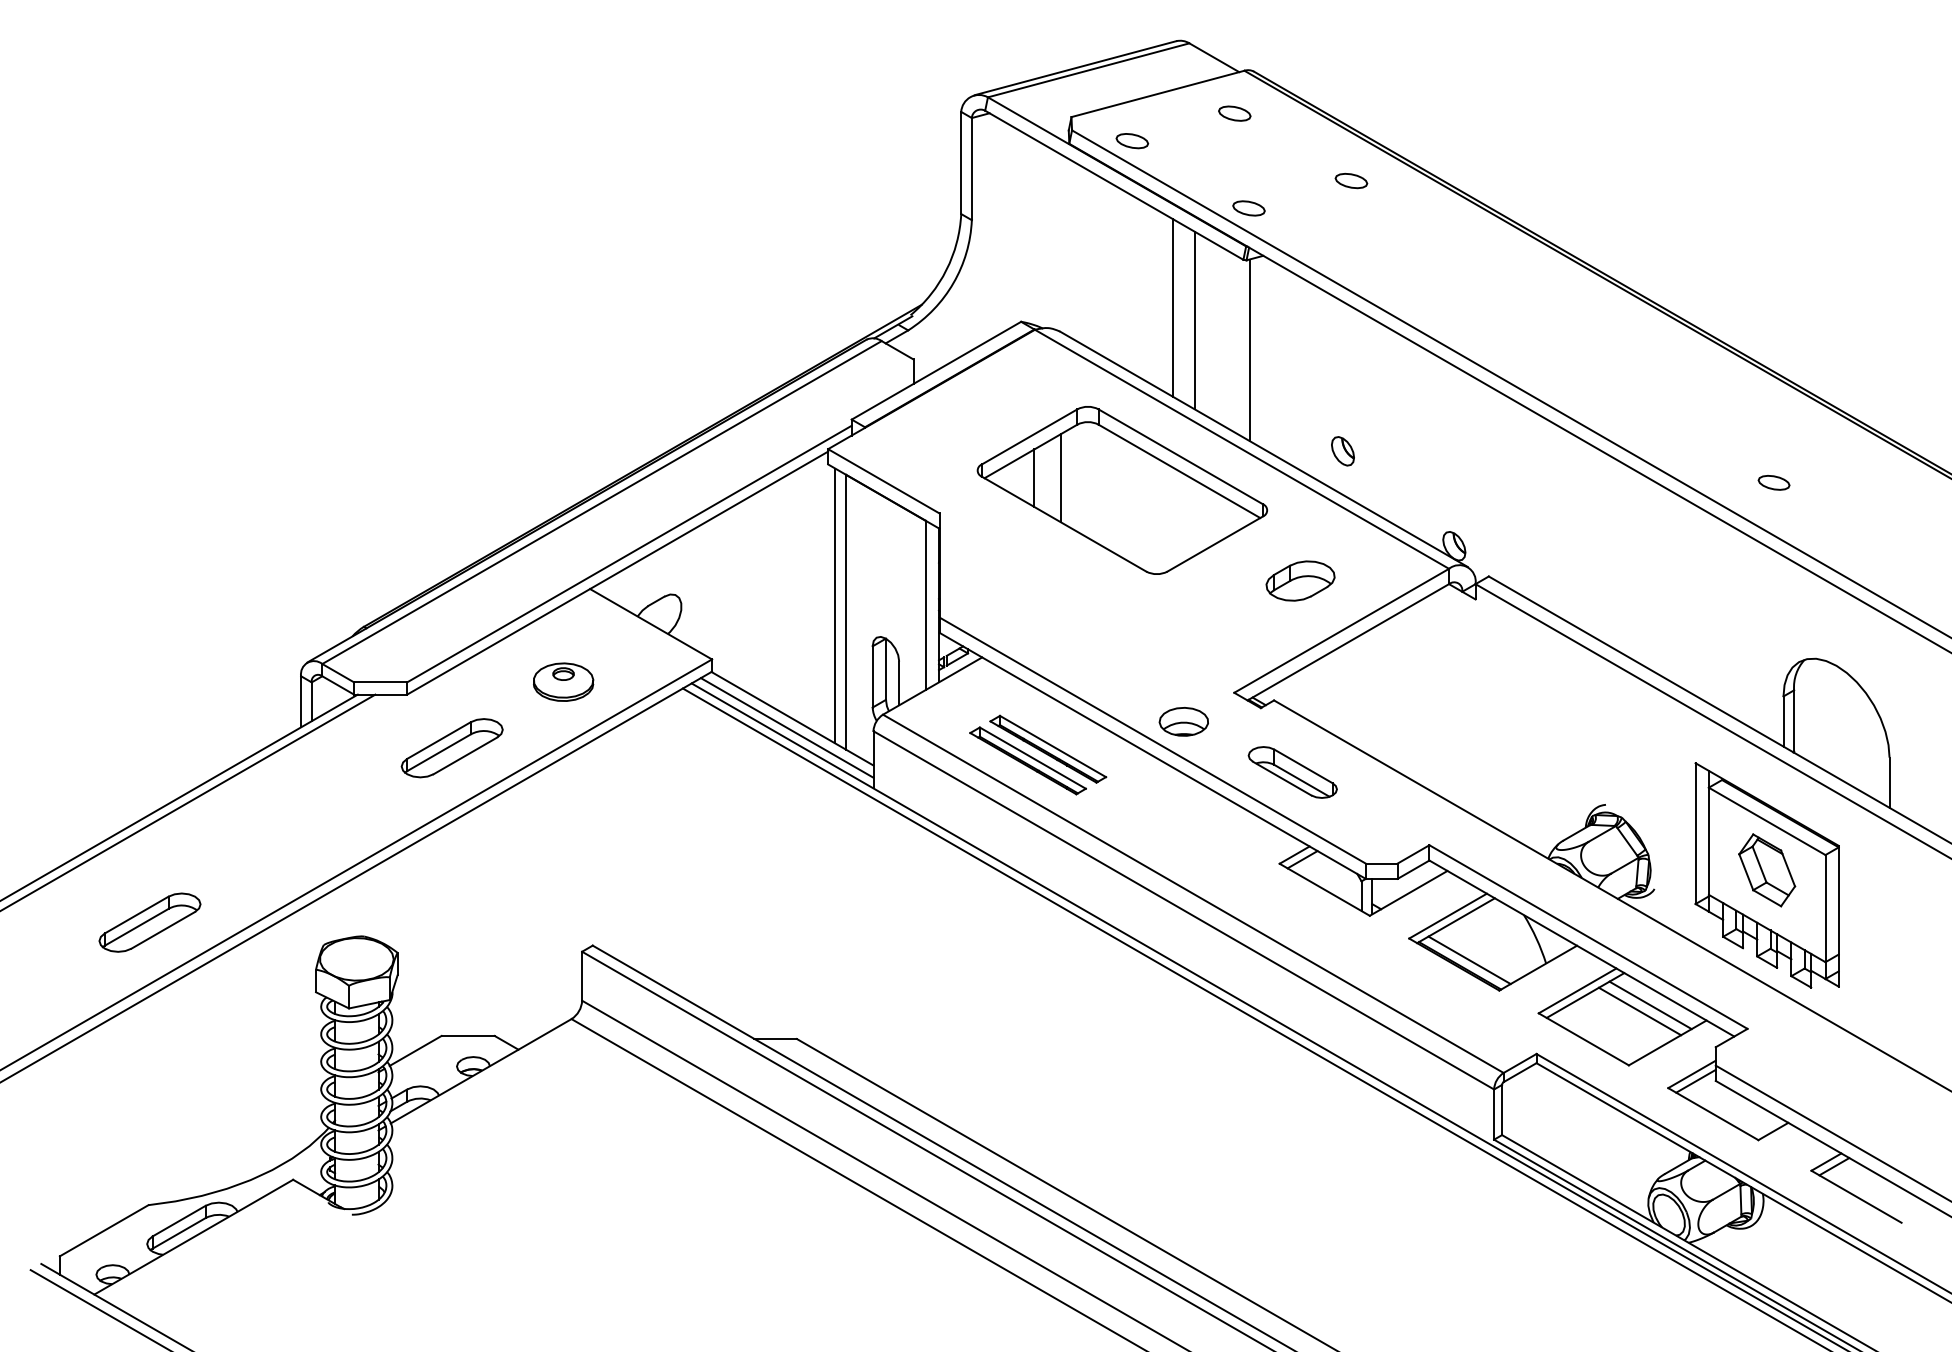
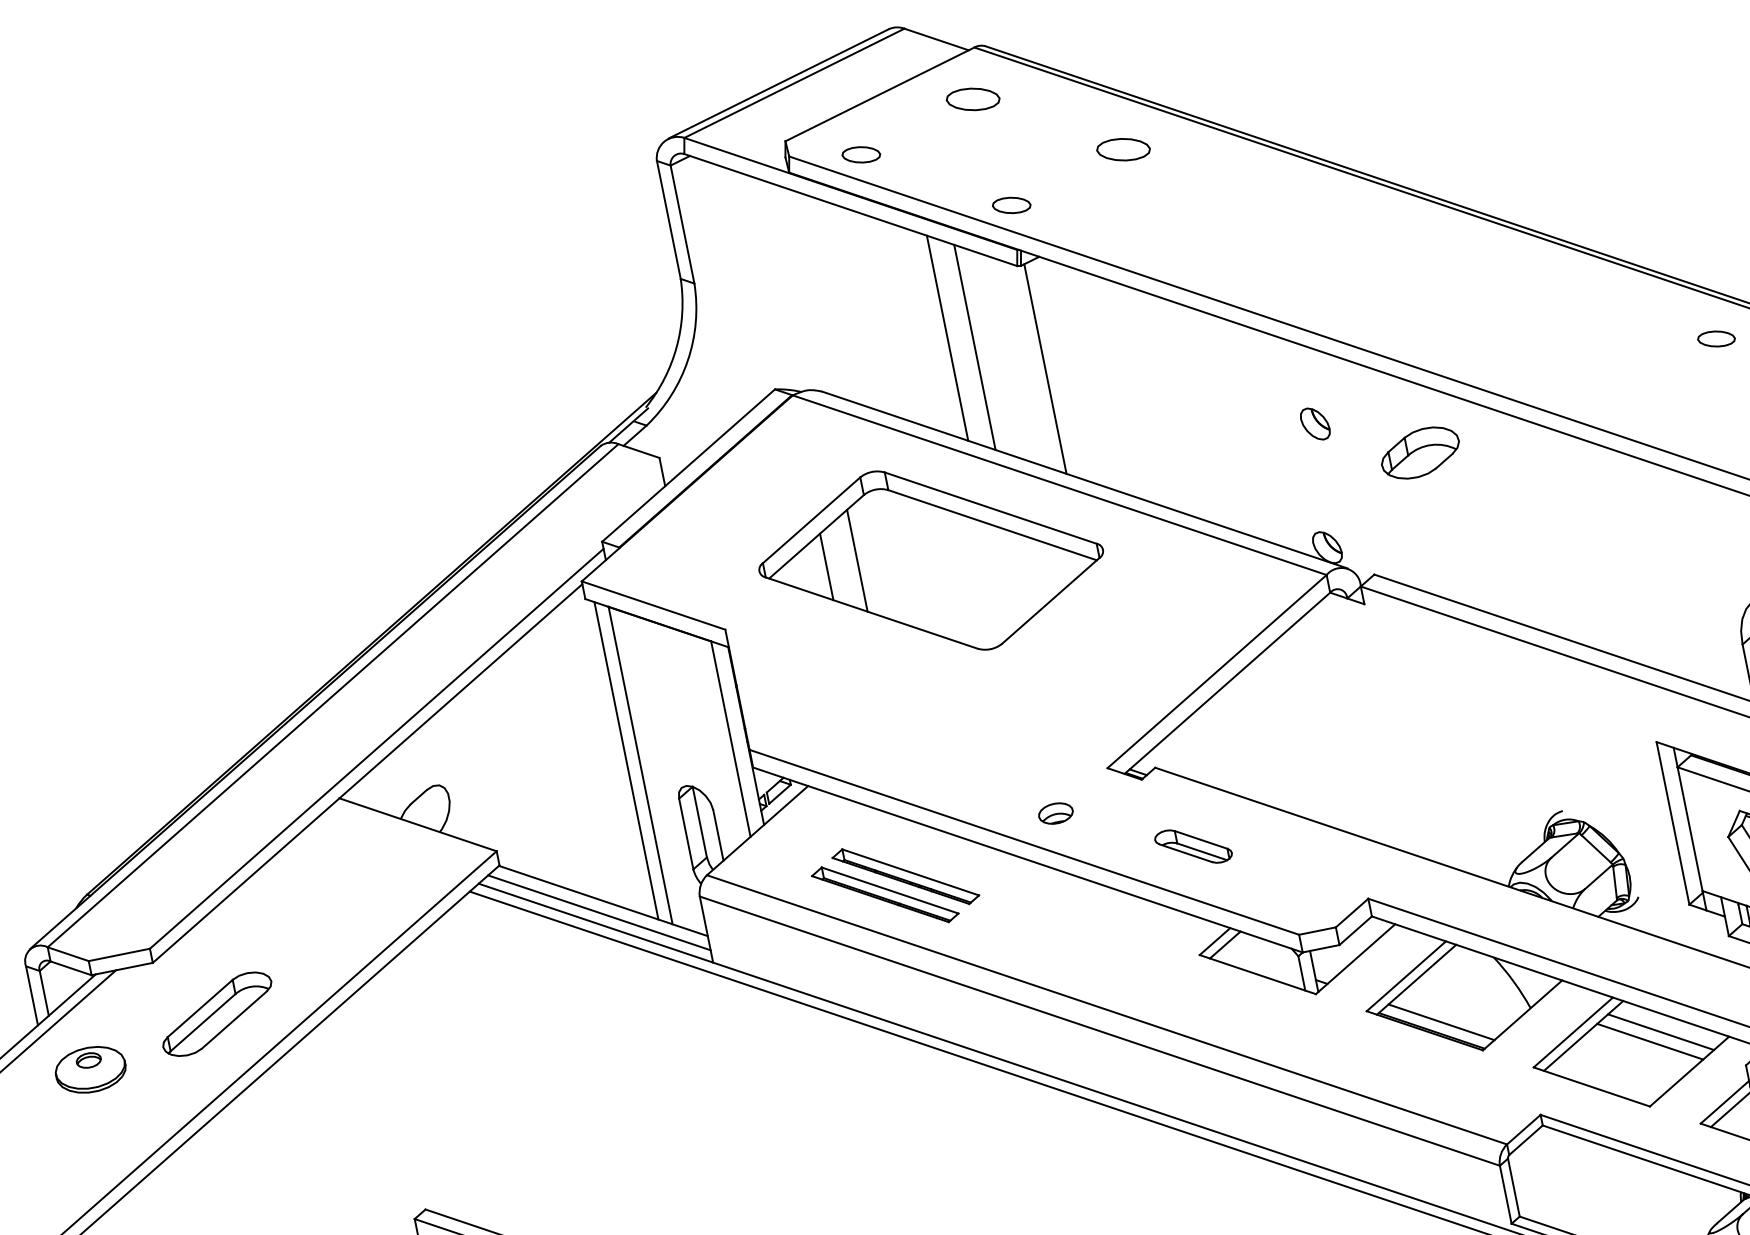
part: (1234, 113) -> (972, 99), size x1.4
part: (1351, 181) -> (1123, 150), size x1.4
part: (1342, 451) -> (1314, 424), moved
part: (1773, 482) -> (1715, 338), moved
part: (1300, 580) -> (1420, 452), moved
part: (563, 681) -> (90, 1069), moved
part: (1183, 721) -> (1055, 813), size x0.6
part: (1292, 772) -> (1193, 846), size x0.7

